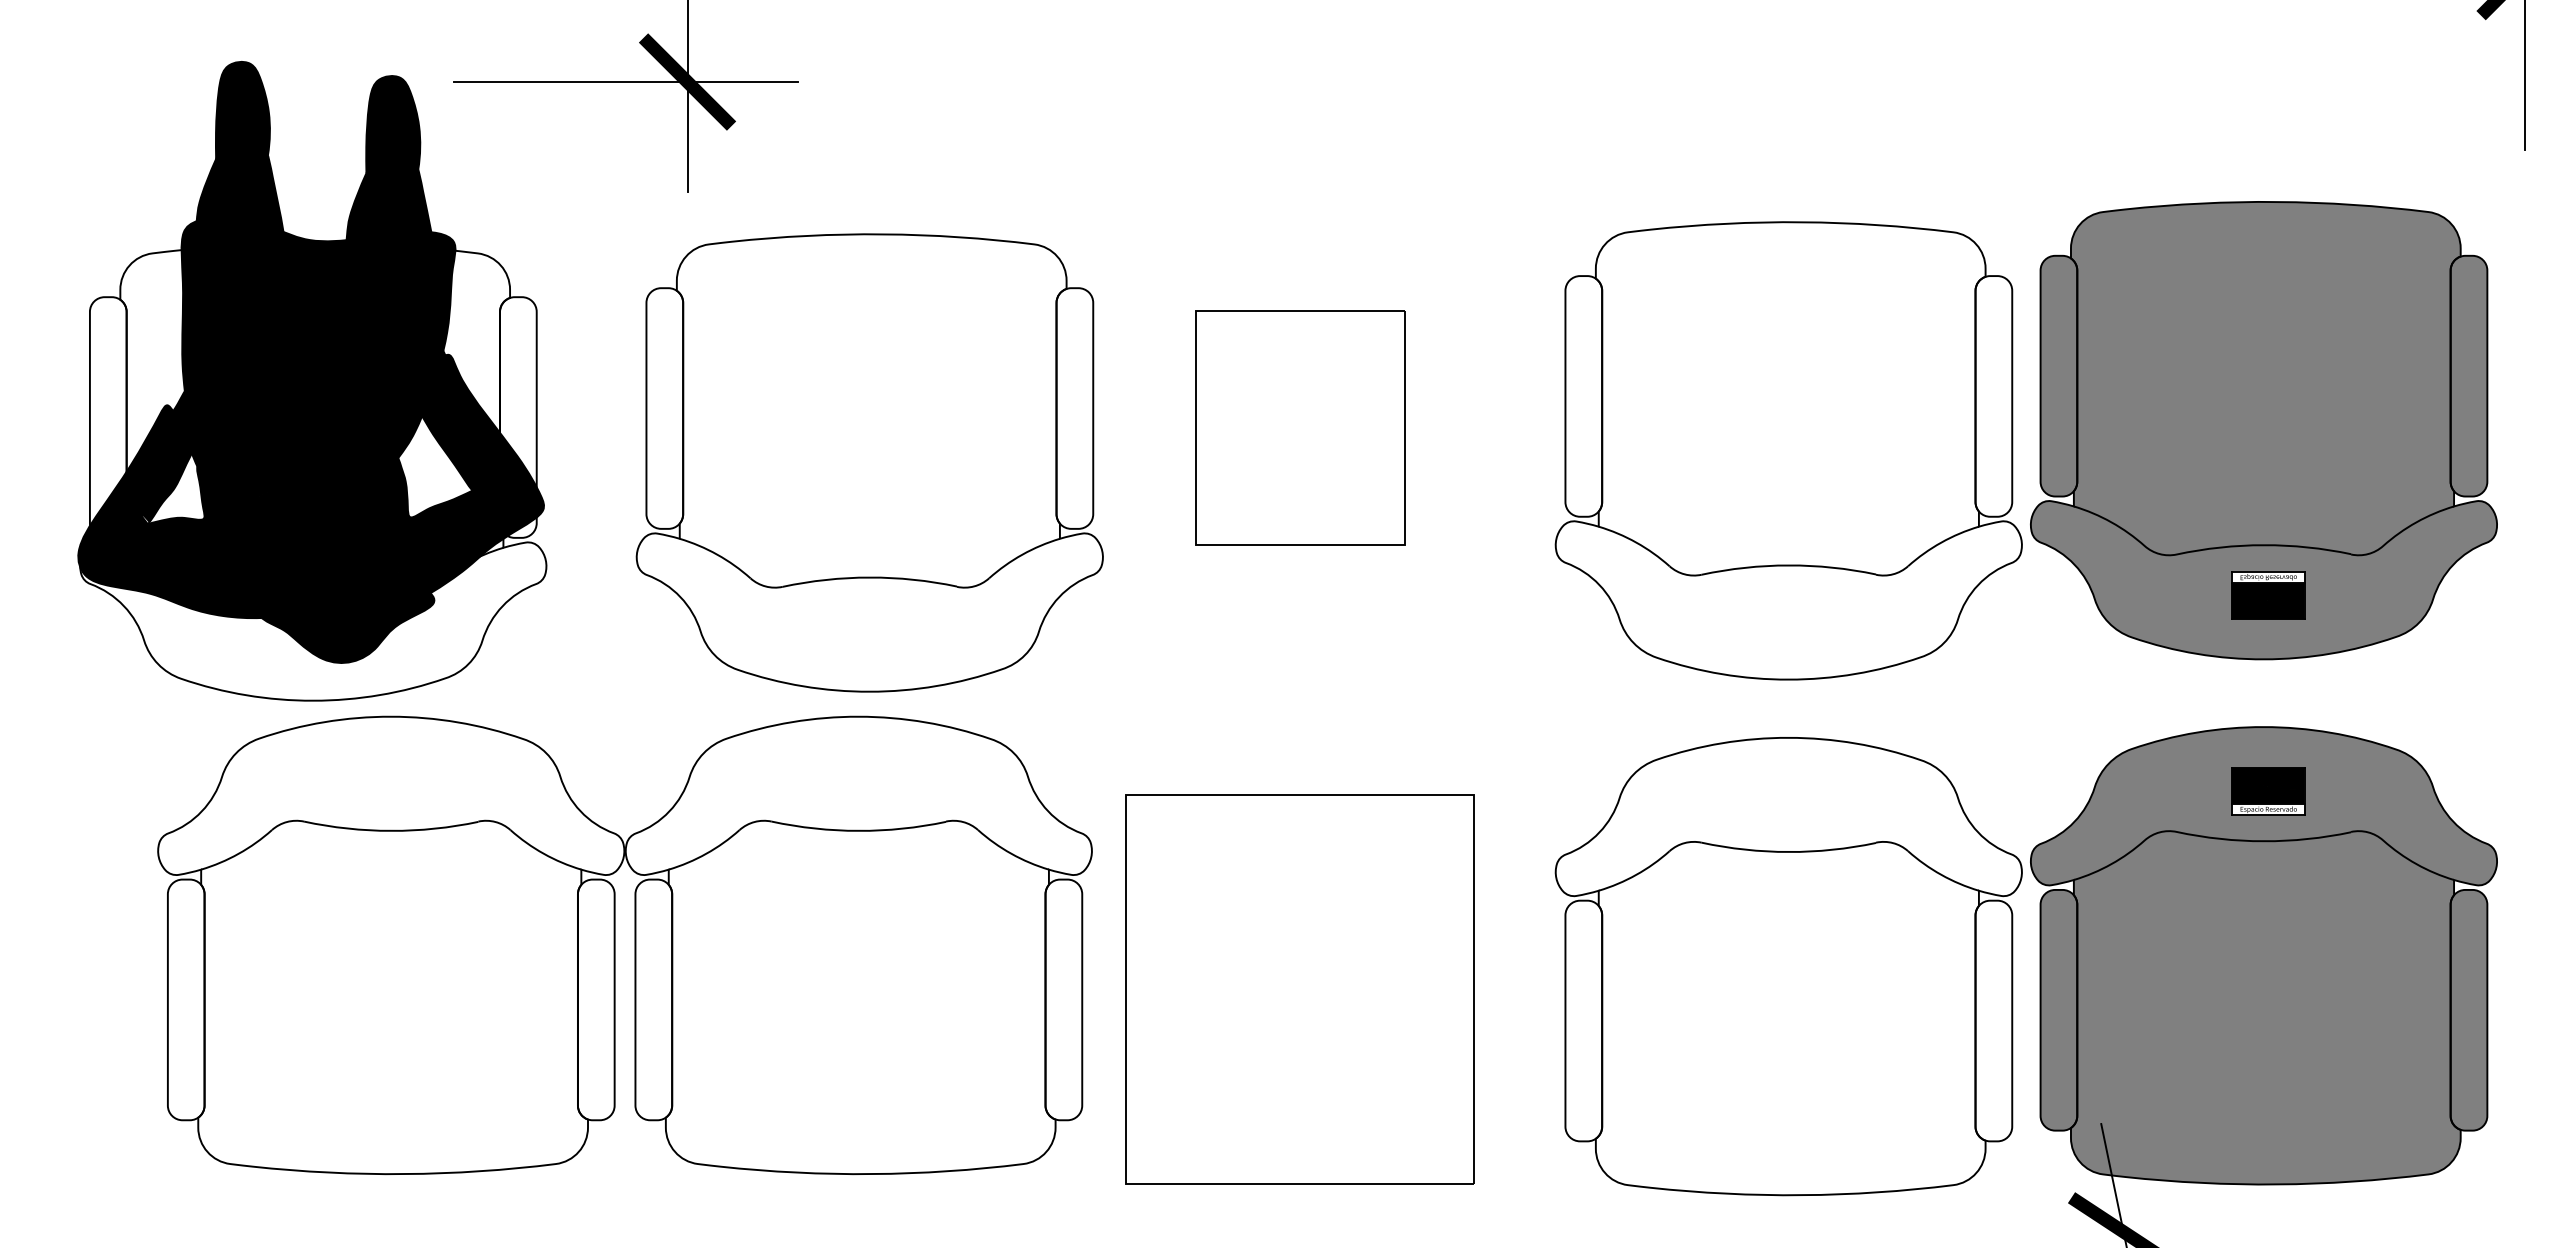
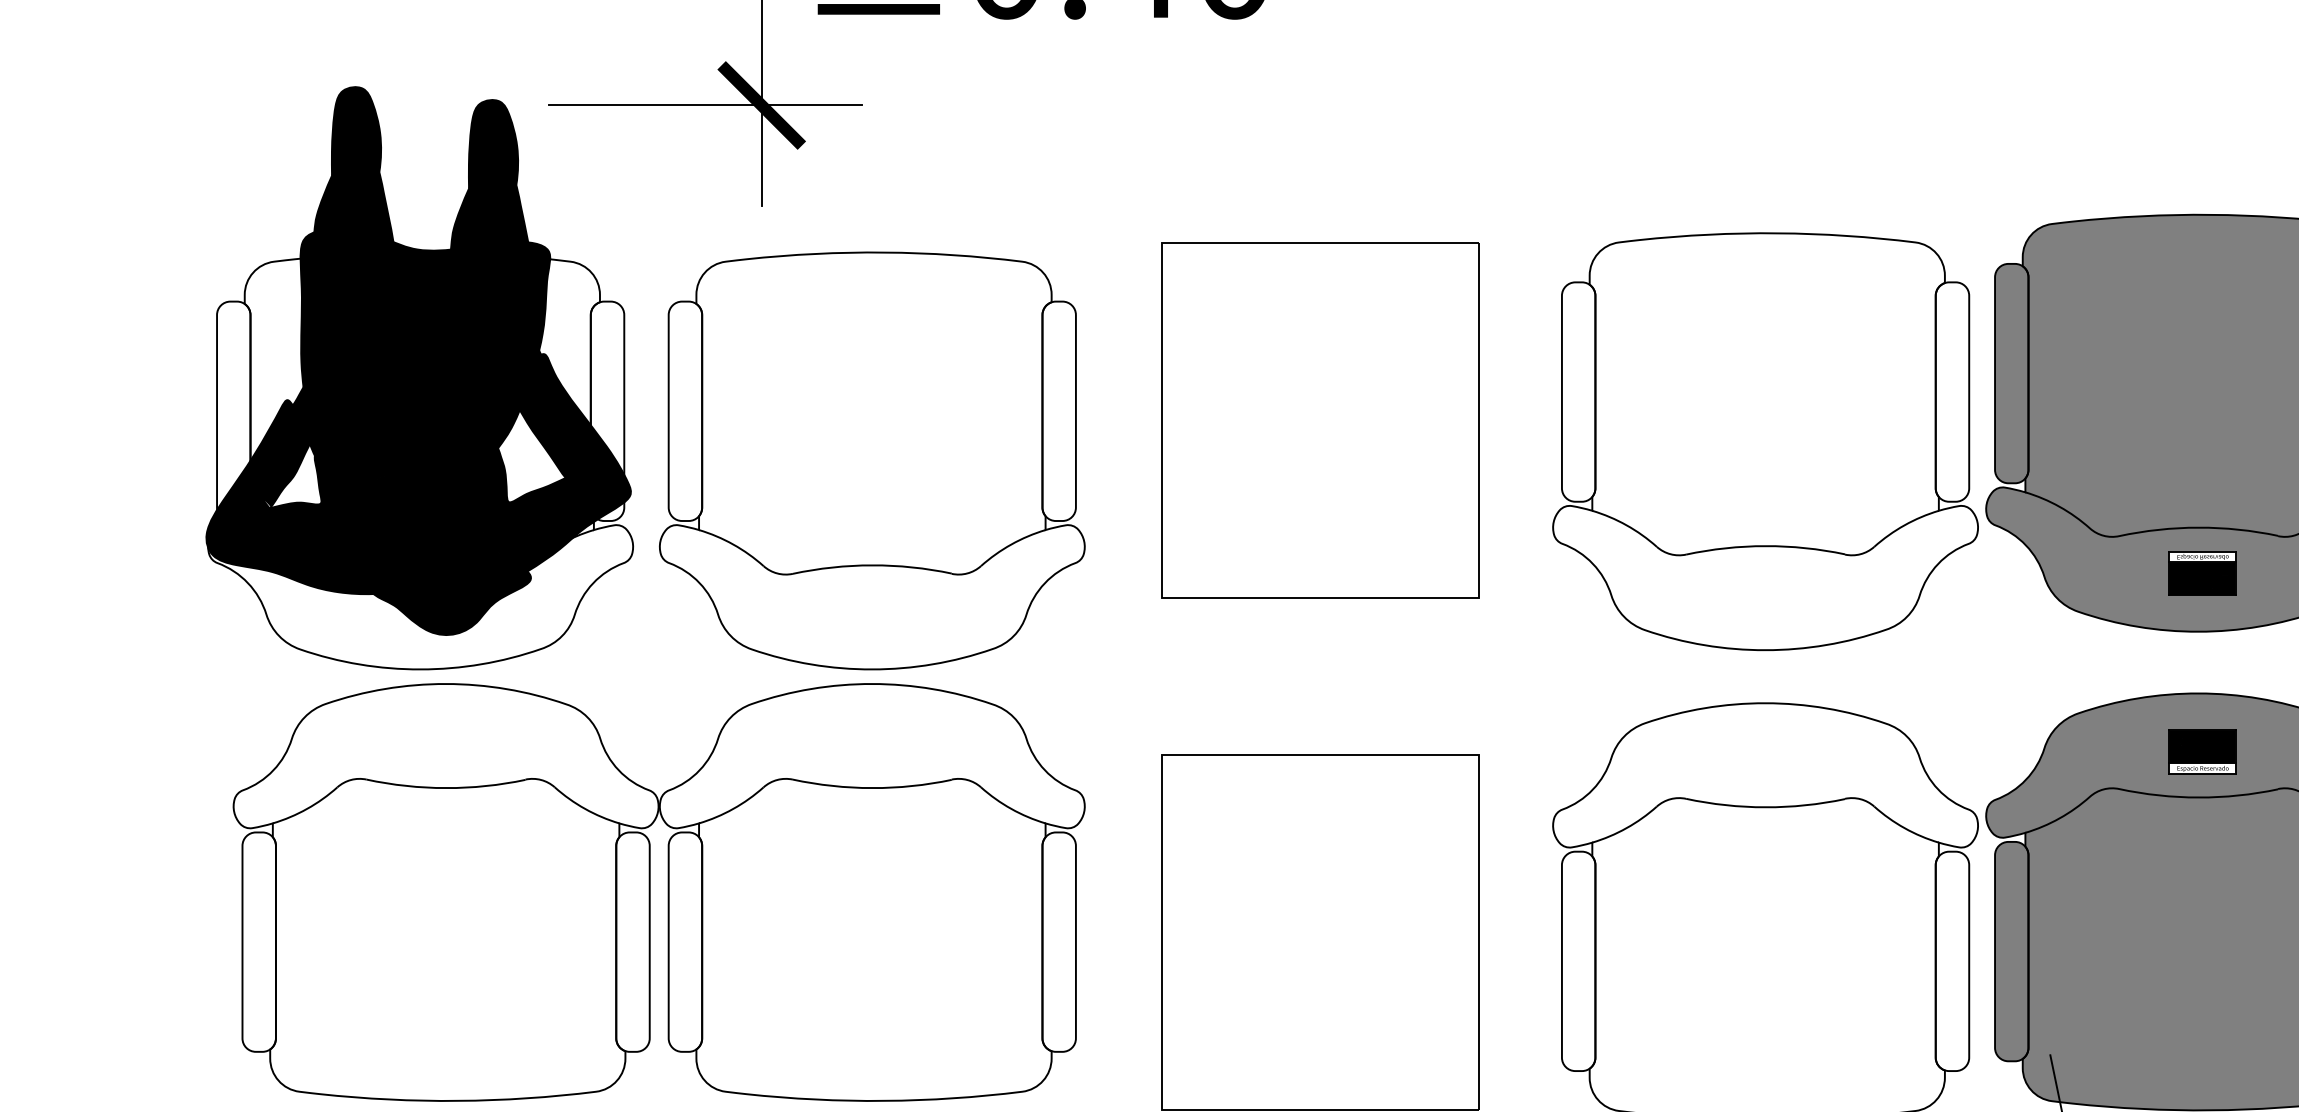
part: (1299, 427) -> (1319, 420), size x1.67
part: (869, 462) -> (872, 460), moved
part: (615, 945) -> (650, 892), moved

